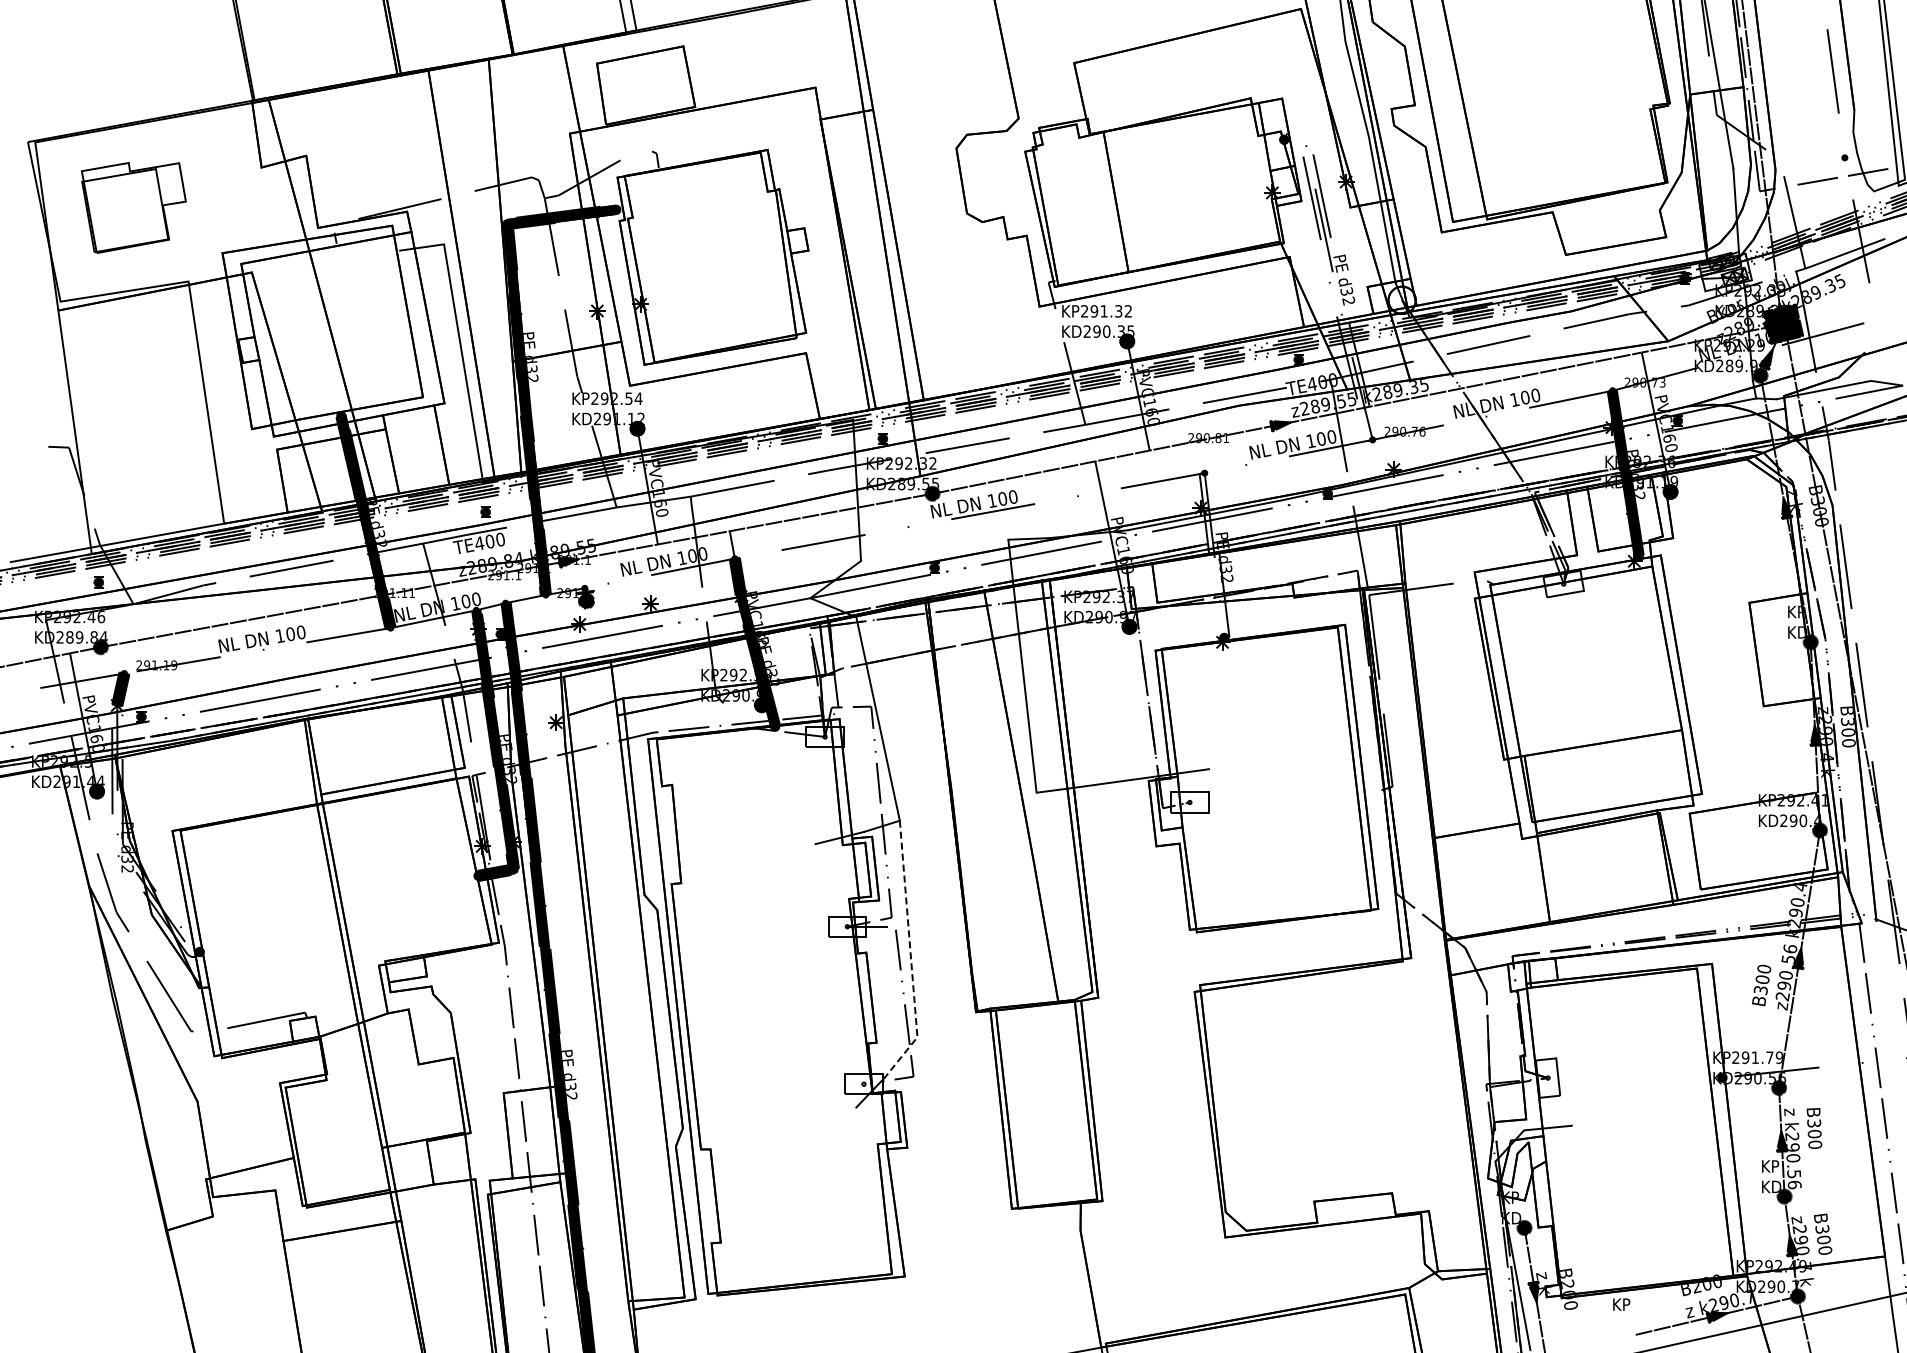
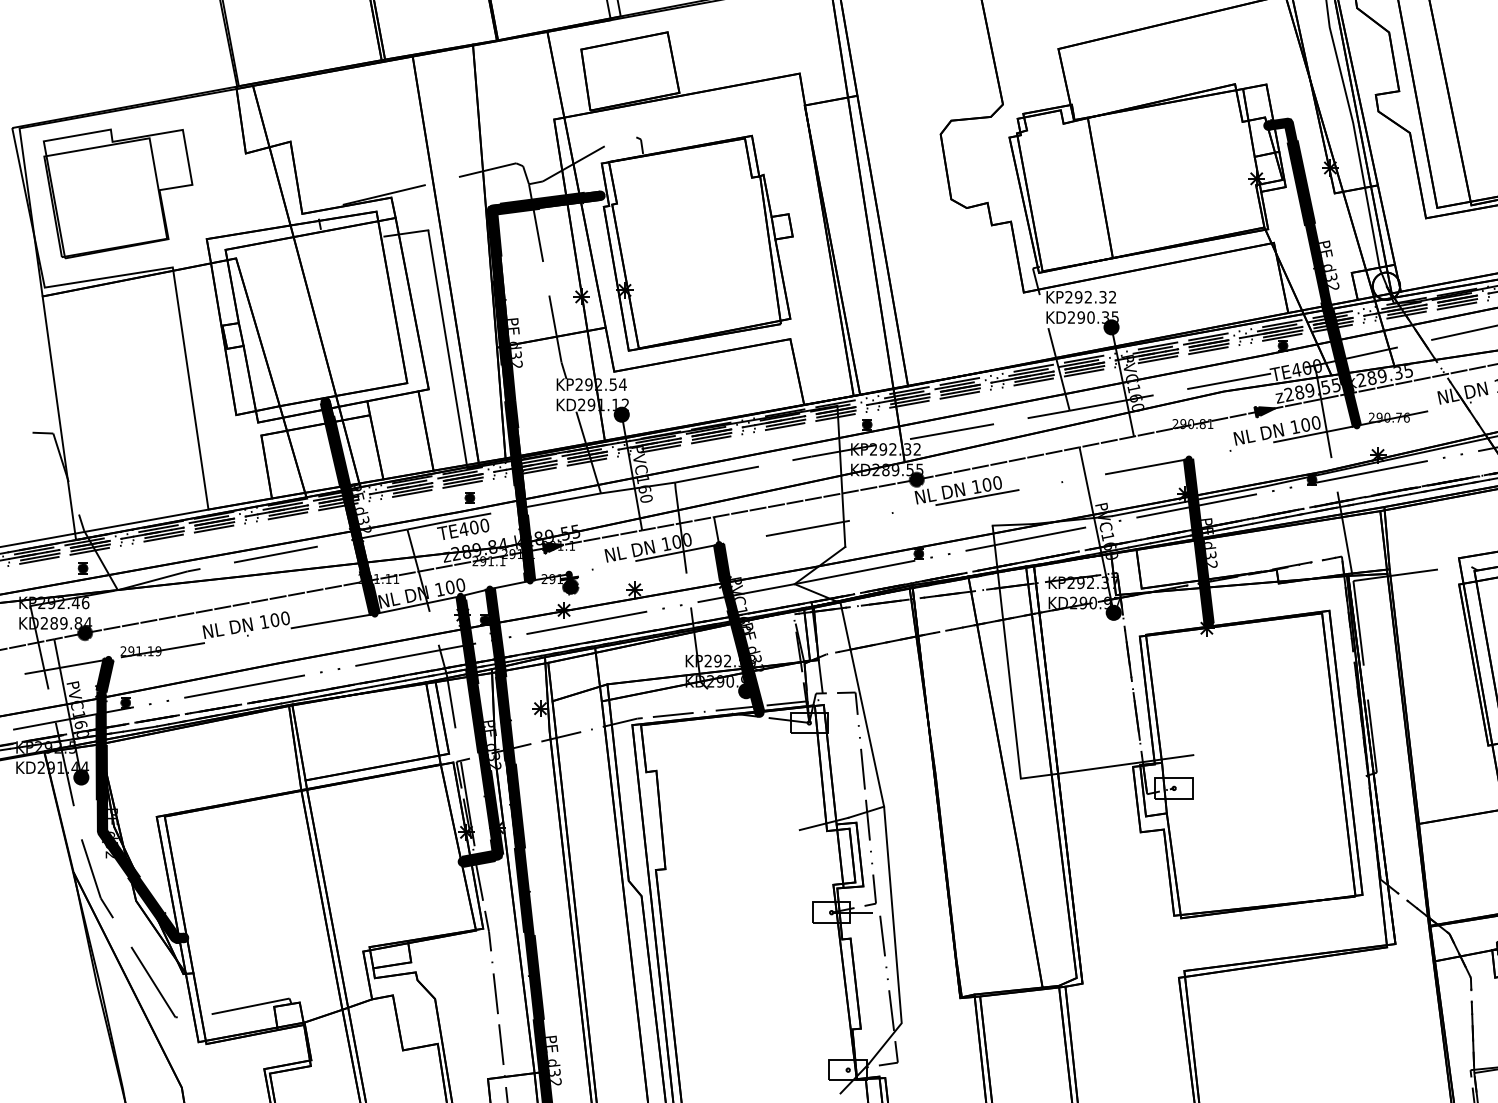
part: (133, 207) -> (117, 193), size x1.43
fill: (1330, 286) -> (1314, 272), added
text: (1103, 311) -> (1087, 297), KP291.32 -> KP292.32
fill: (1214, 555) -> (1198, 541), added
fill: (155, 831) -> (139, 817), added
line: (910, 955) -> (894, 941), dashed -> solid

